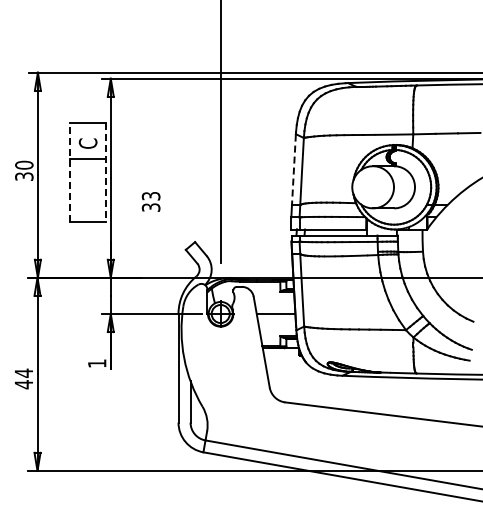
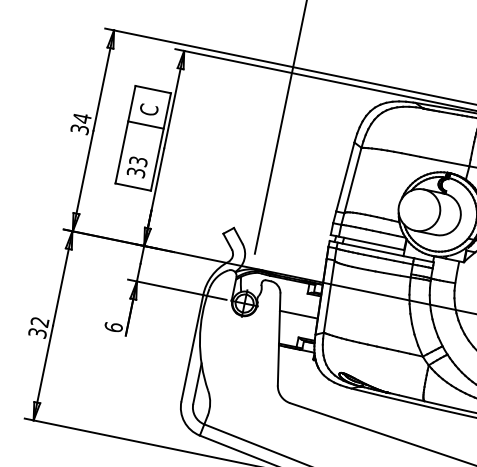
text: (24, 164) -> (82, 117), 30 -> 34
line: (293, 170) -> (344, 177), dashed -> solid
line: (70, 172) -> (125, 134), dashed -> solid
line: (106, 172) -> (161, 141), dashed -> solid
text: (150, 201) -> (136, 166), moved
text: (96, 363) -> (113, 327), 1 -> 6
text: (23, 378) -> (38, 327), 44 -> 32

